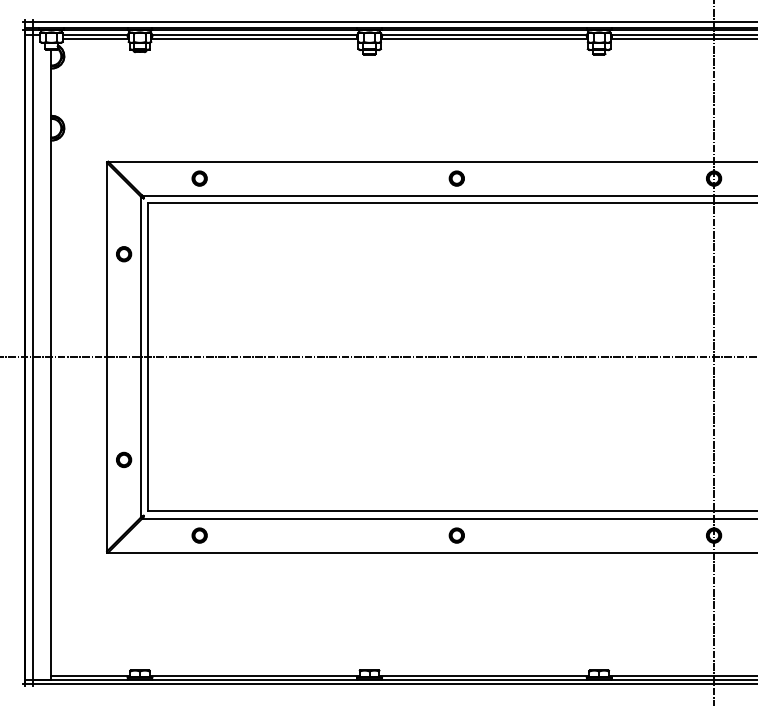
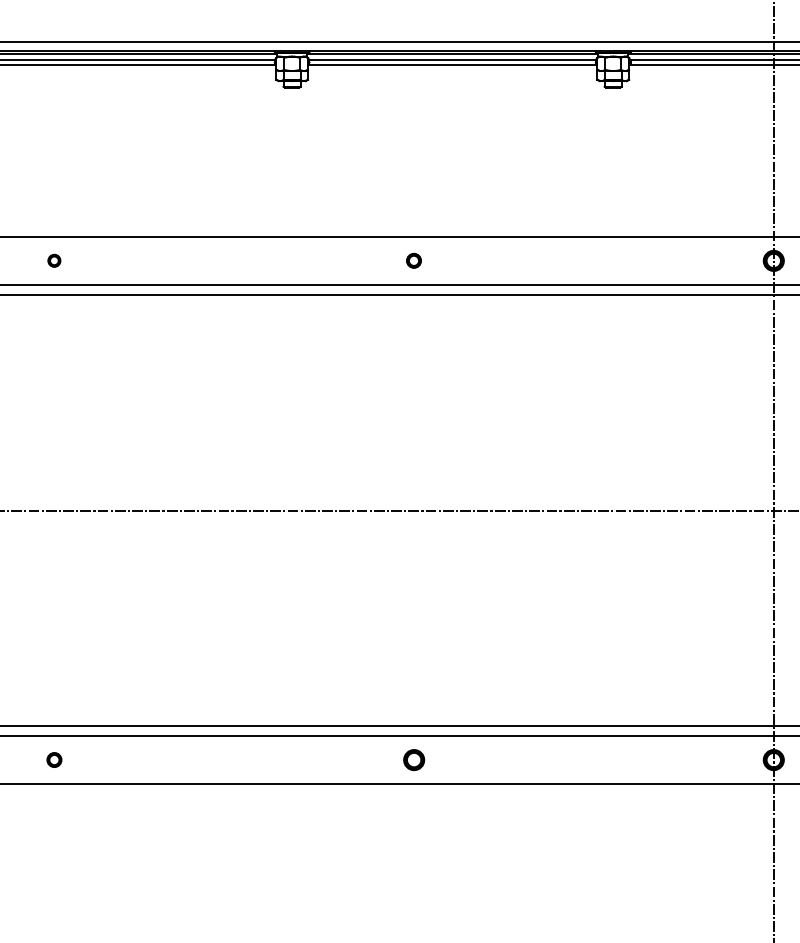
part: (199, 178) -> (54, 260), size x0.6
part: (456, 178) -> (413, 260), size x0.7
part: (199, 535) -> (54, 759), size x0.7

